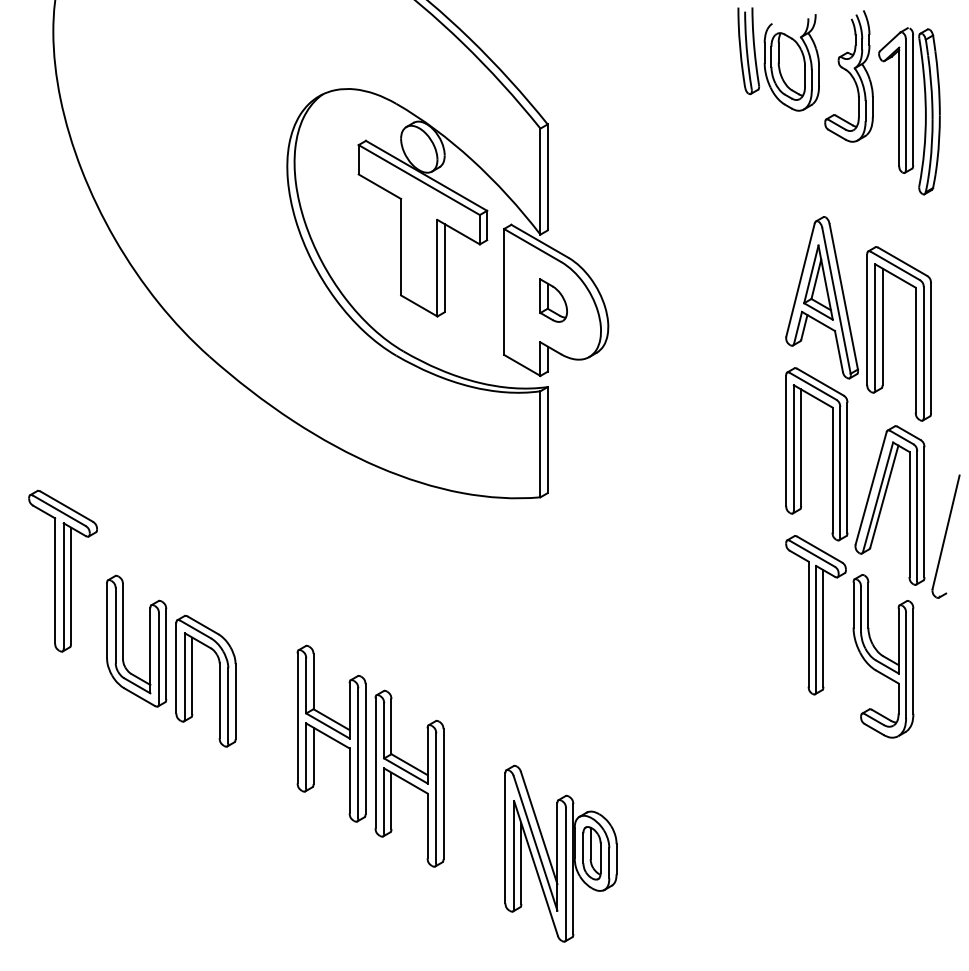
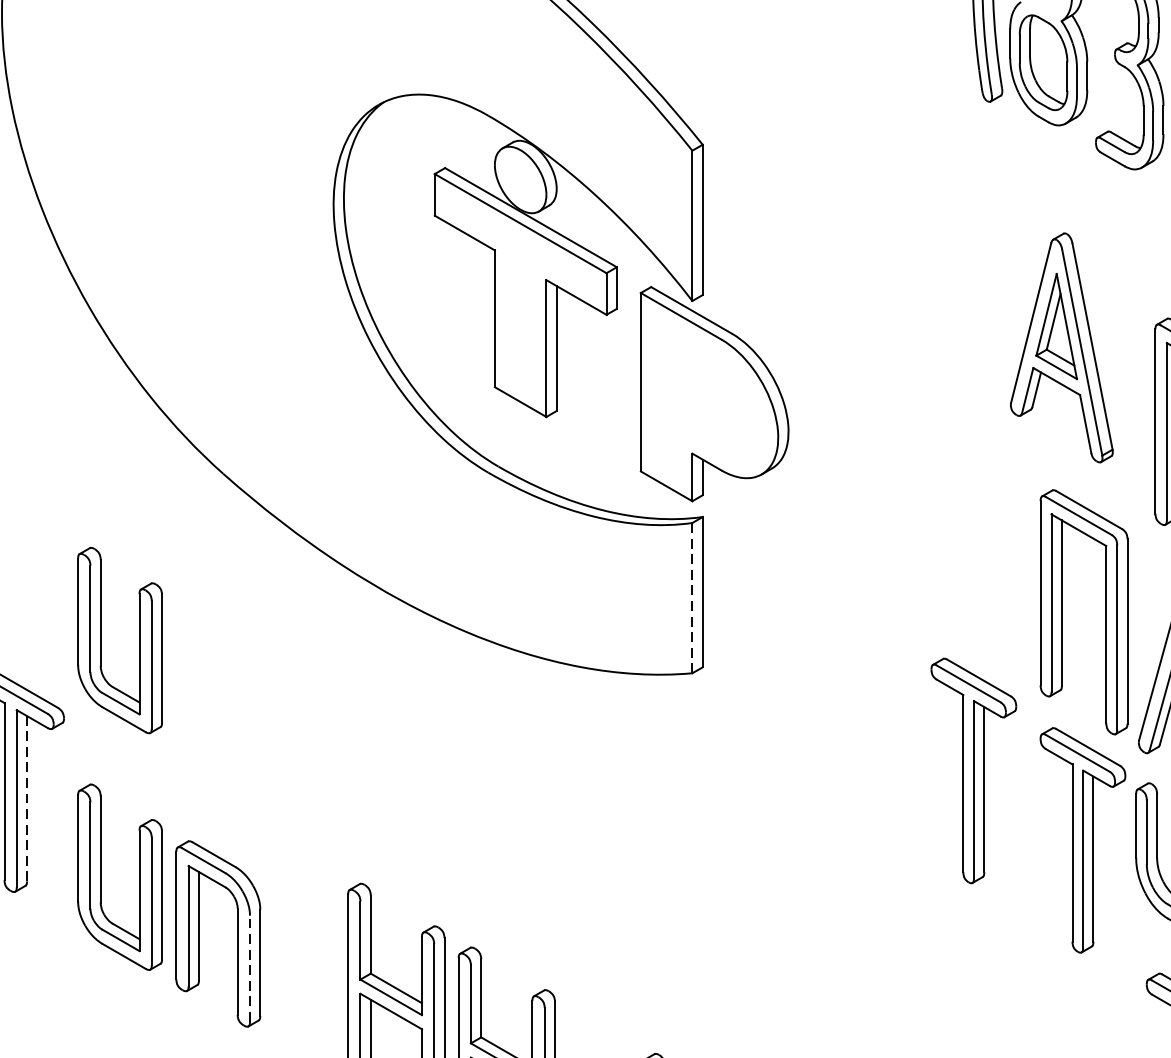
part: (821, 297) -> (1060, 347), moved
part: (553, 300) -> (710, 394), removed
line: (540, 443) -> (692, 597), solid -> dashed
part: (123, 473) -> (101, 639), added
part: (738, 566) -> (973, 771), added
line: (71, 585) -> (27, 798), solid -> dashed
line: (228, 705) -> (250, 968), solid -> dashed

